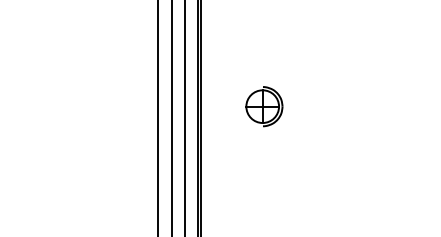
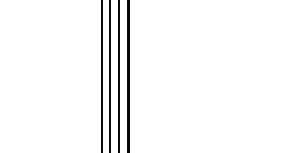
part: (263, 106) -> (169, 68), removed

